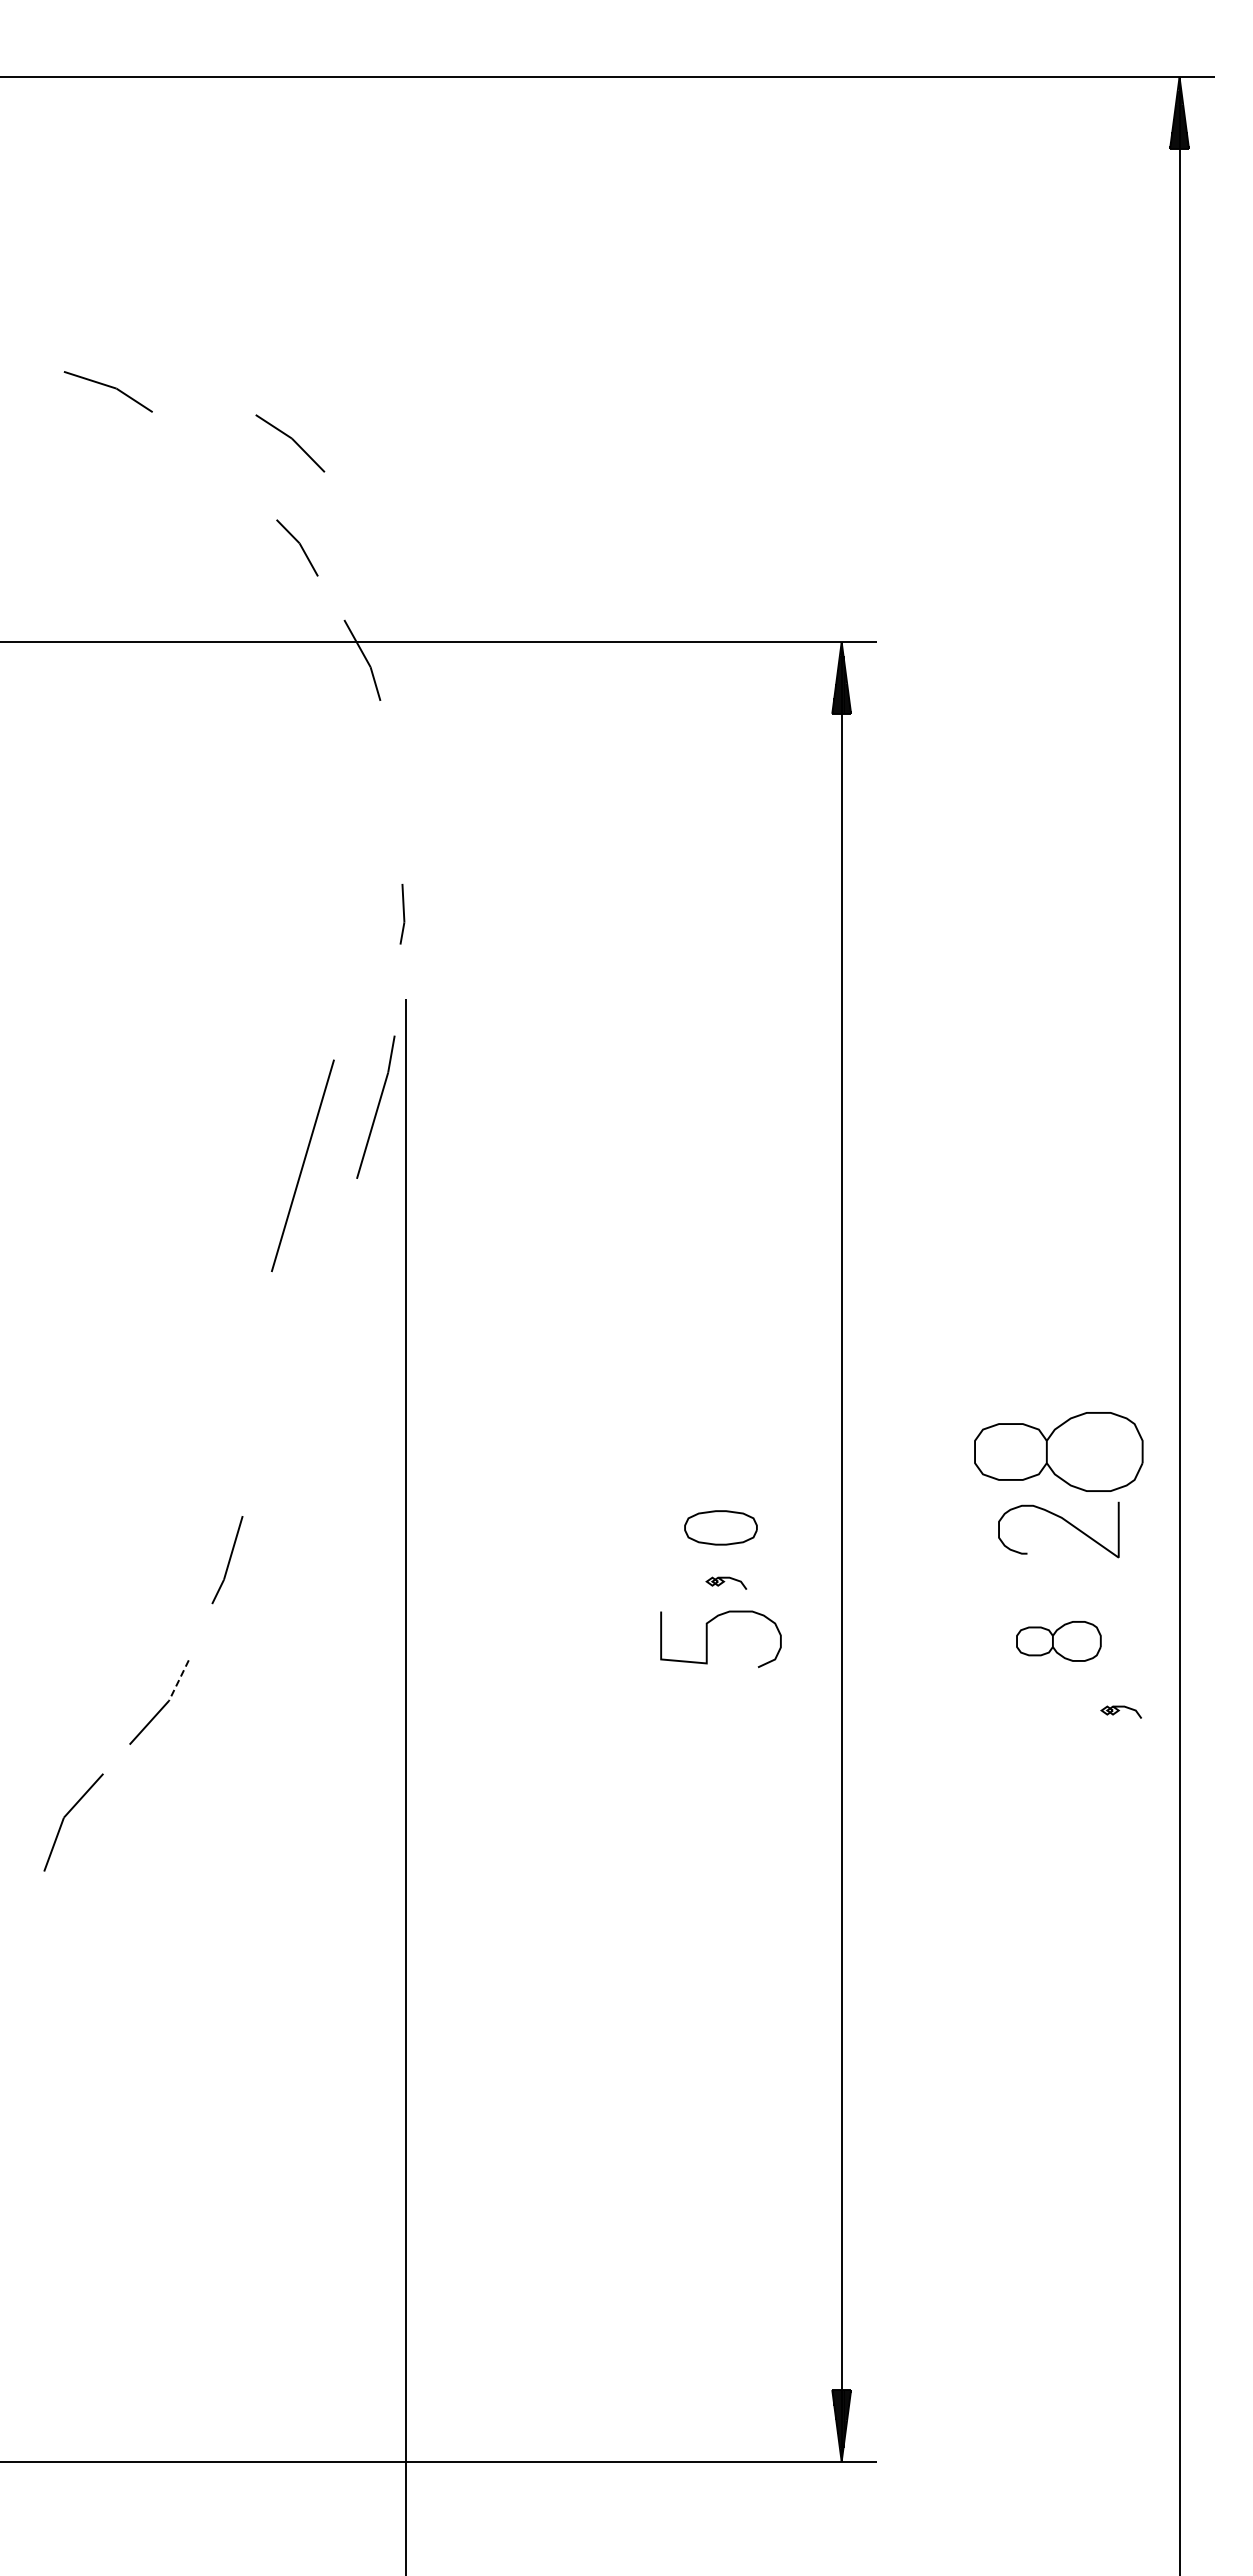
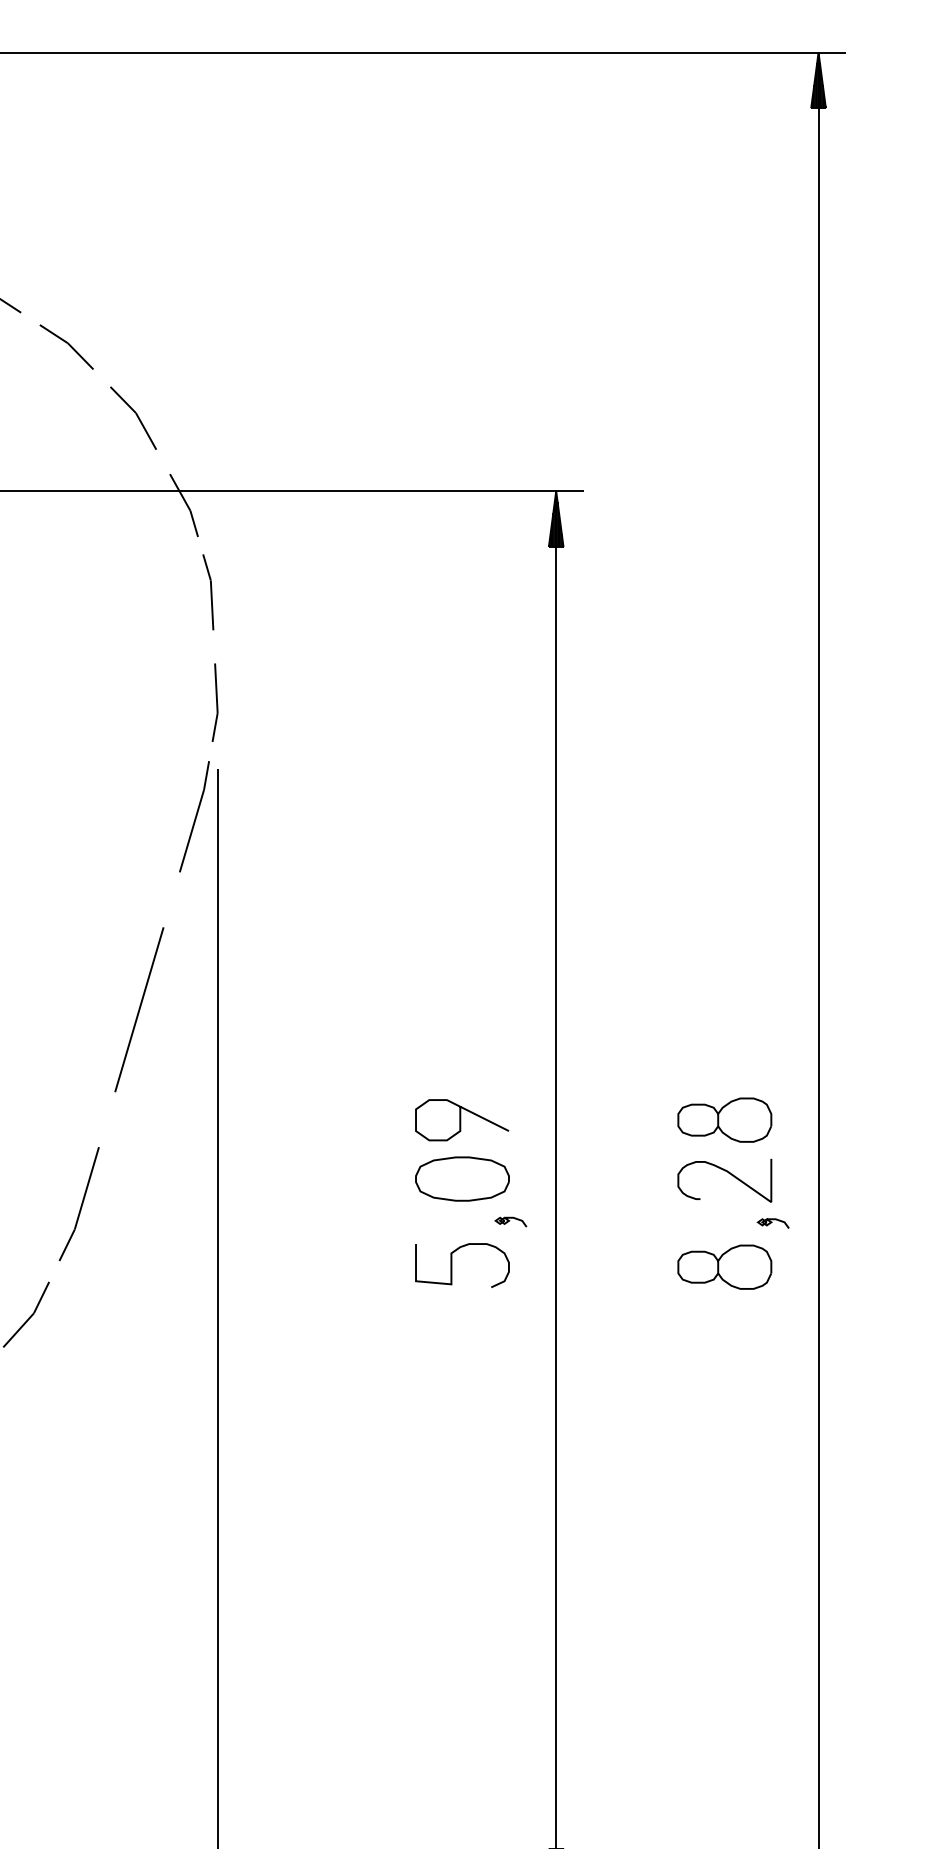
part: (290, 443) -> (66, 347), moved
part: (297, 547) -> (133, 417), size x1.43
part: (393, 772) -> (208, 592), added
part: (402, 913) -> (215, 702), size x1.67
part: (375, 1106) -> (194, 816), moved
line: (302, 1165) -> (139, 1009), moved
curve: (719, 1451) -> (461, 1119), added
part: (1058, 1451) -> (724, 1119), size x0.71
part: (720, 1527) -> (462, 1178), size x1.67
part: (227, 1559) -> (79, 1203), size x1.67
part: (726, 1582) -> (511, 1221), moved
part: (1058, 1641) -> (724, 1267), size x1.43
line: (178, 1680) -> (41, 1297), dashed -> solid
part: (1120, 1711) -> (772, 1223), moved

